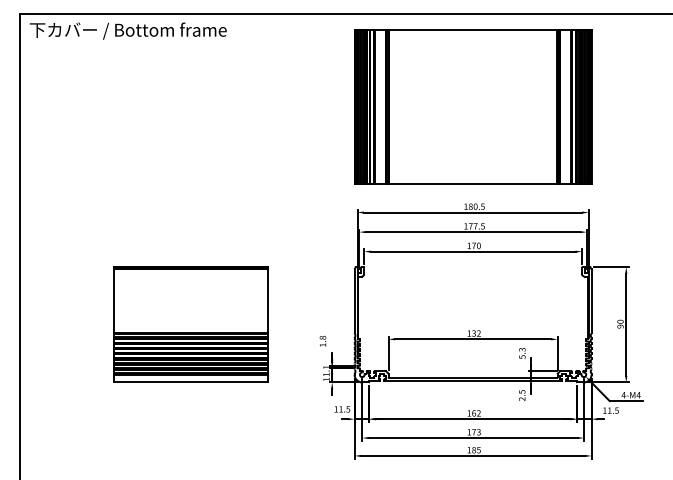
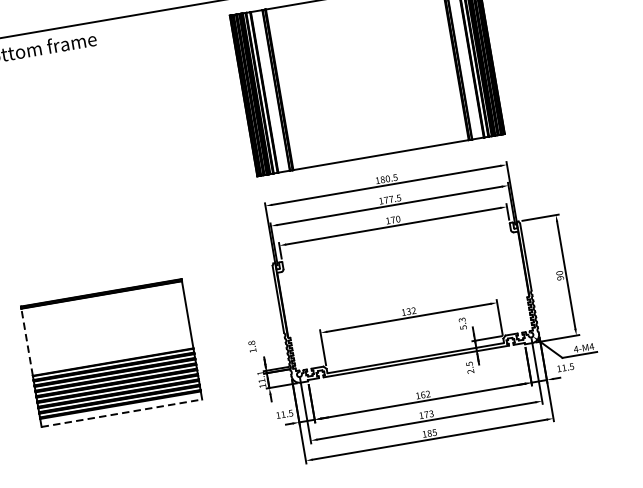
line: (114, 300) -> (27, 341), solid -> dashed
line: (191, 382) -> (122, 413), solid -> dashed

